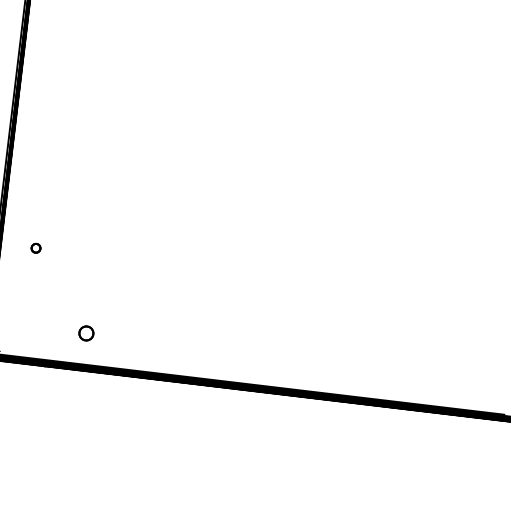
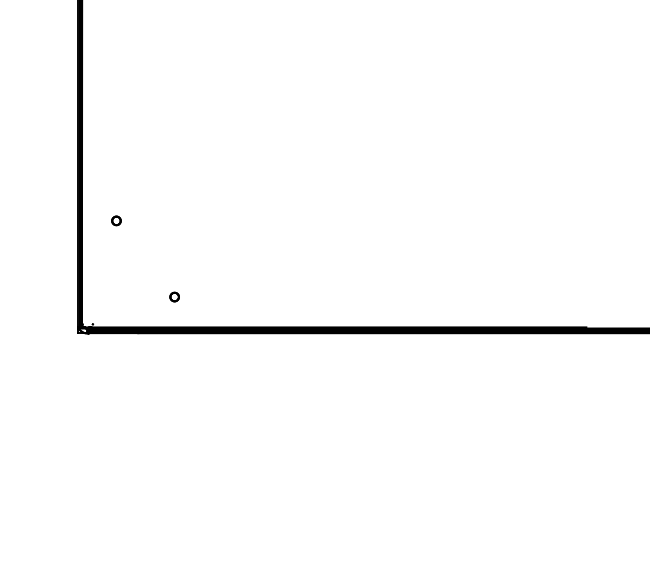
part: (86, 332) -> (174, 296), size x0.62

